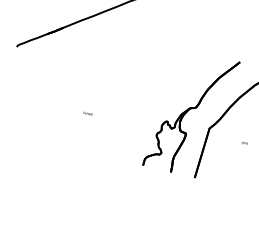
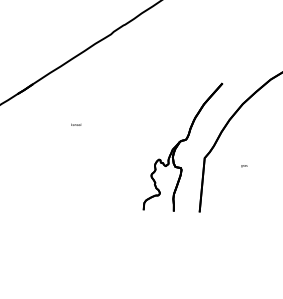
text: (88, 113) -> (76, 124), moved

